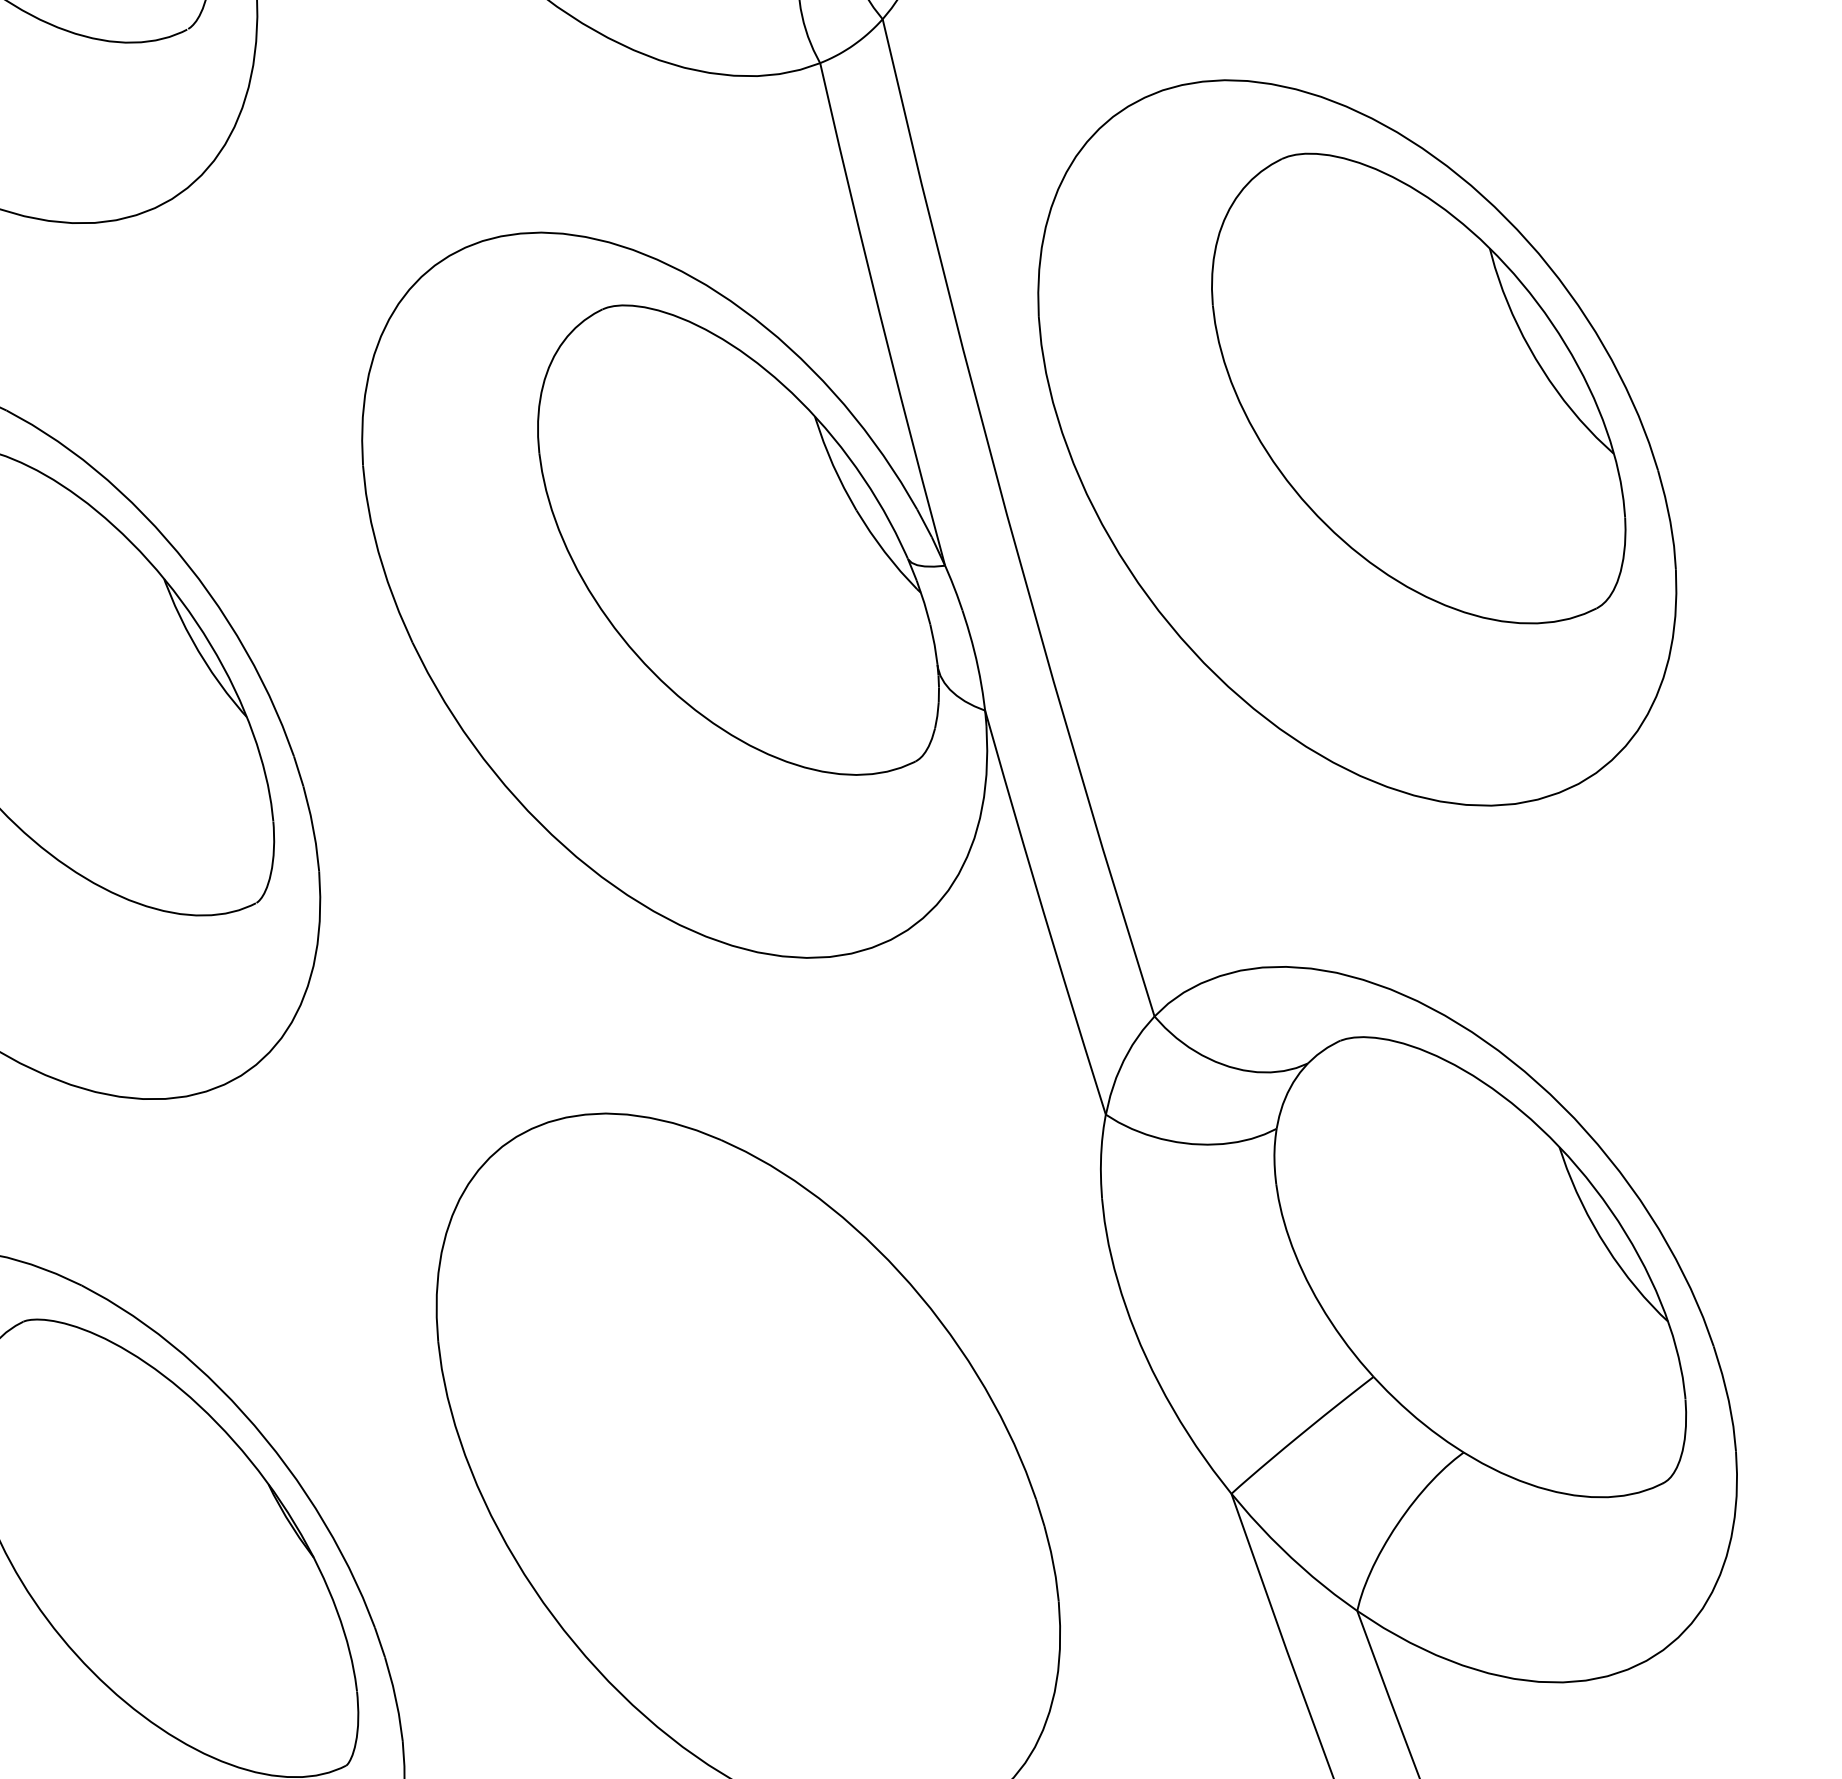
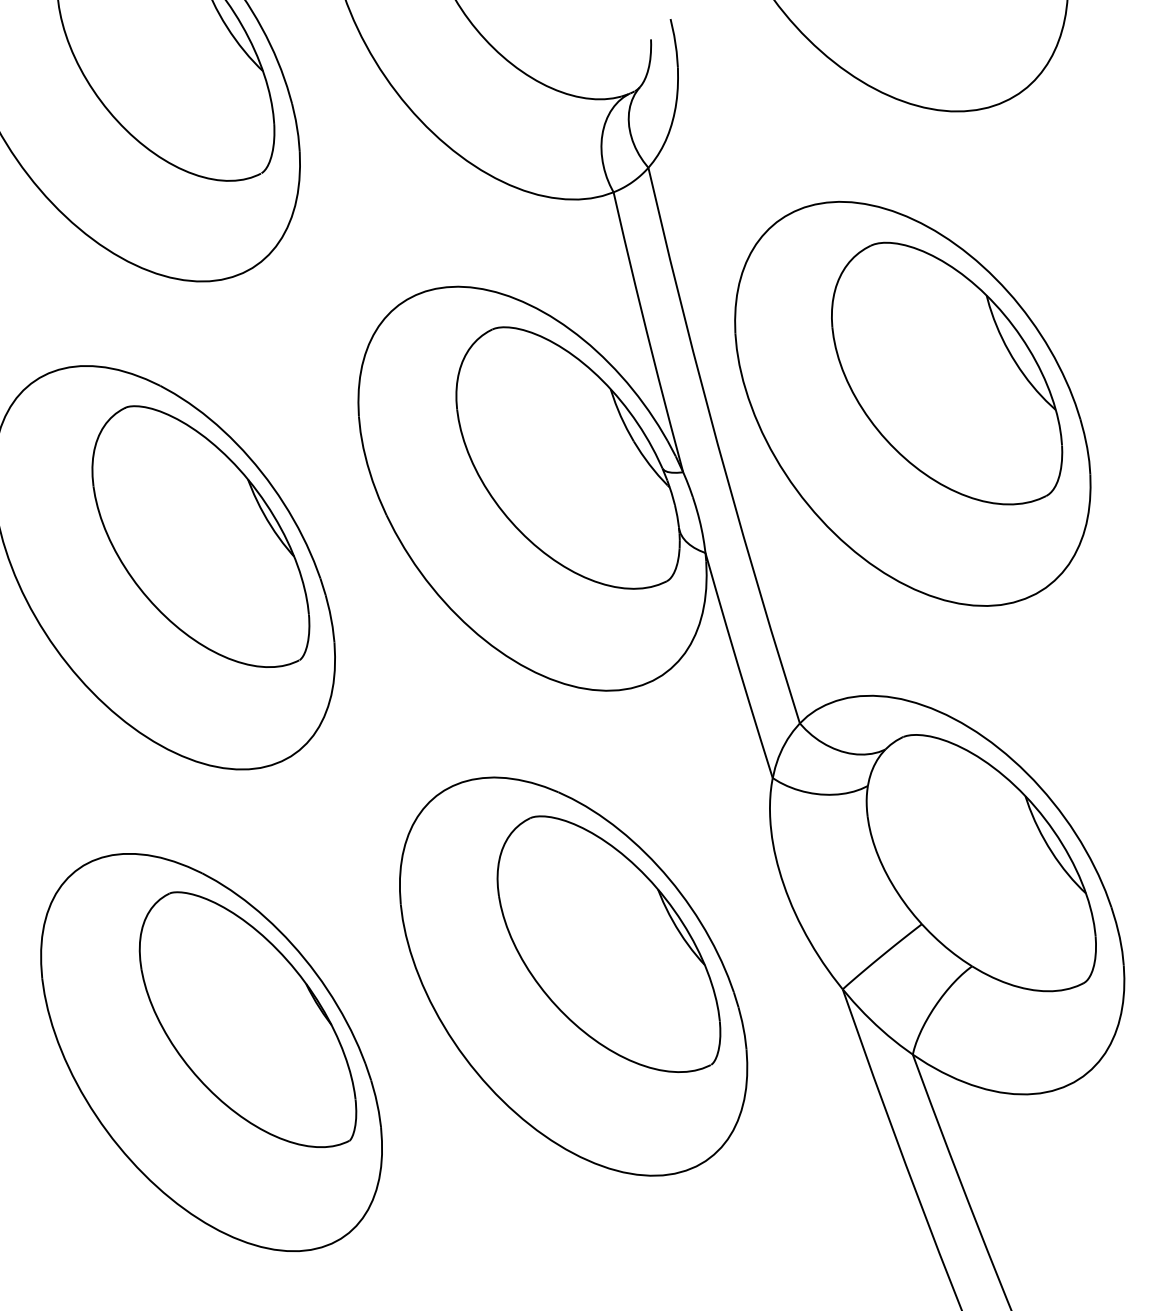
part: (811, 1411) -> (608, 943), added

